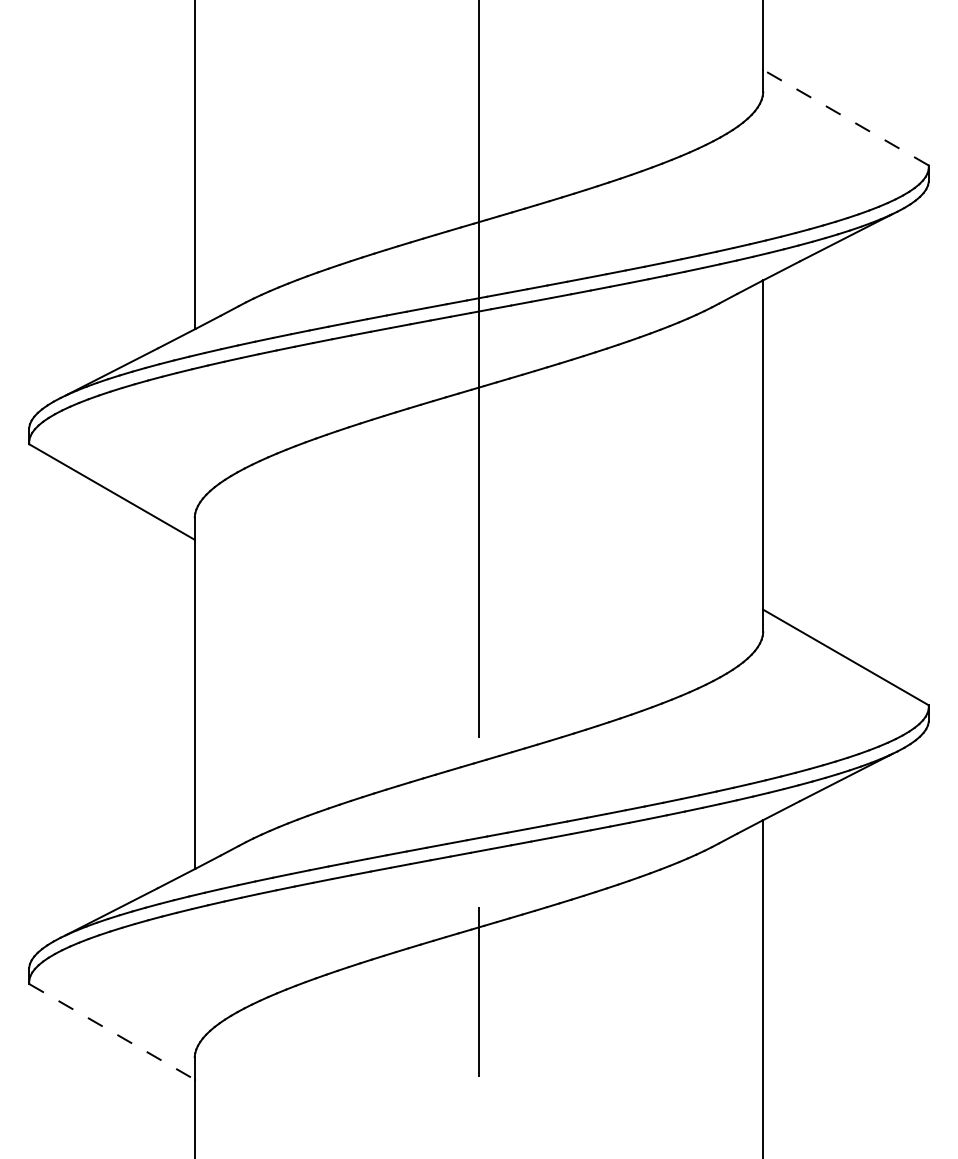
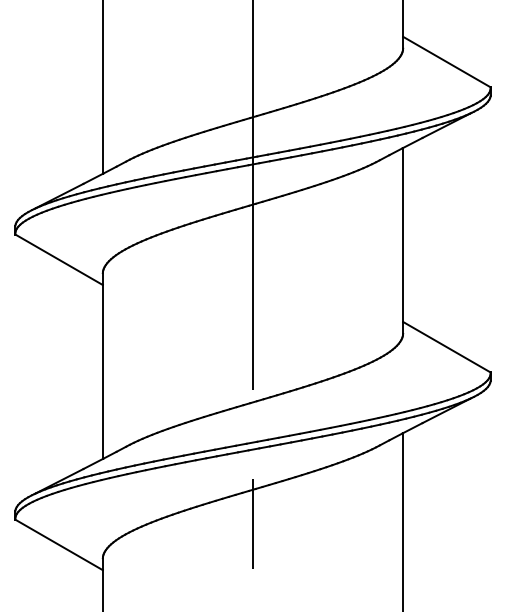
line: (845, 116) -> (446, 61), dashed -> solid
line: (112, 1032) -> (59, 545), dashed -> solid

